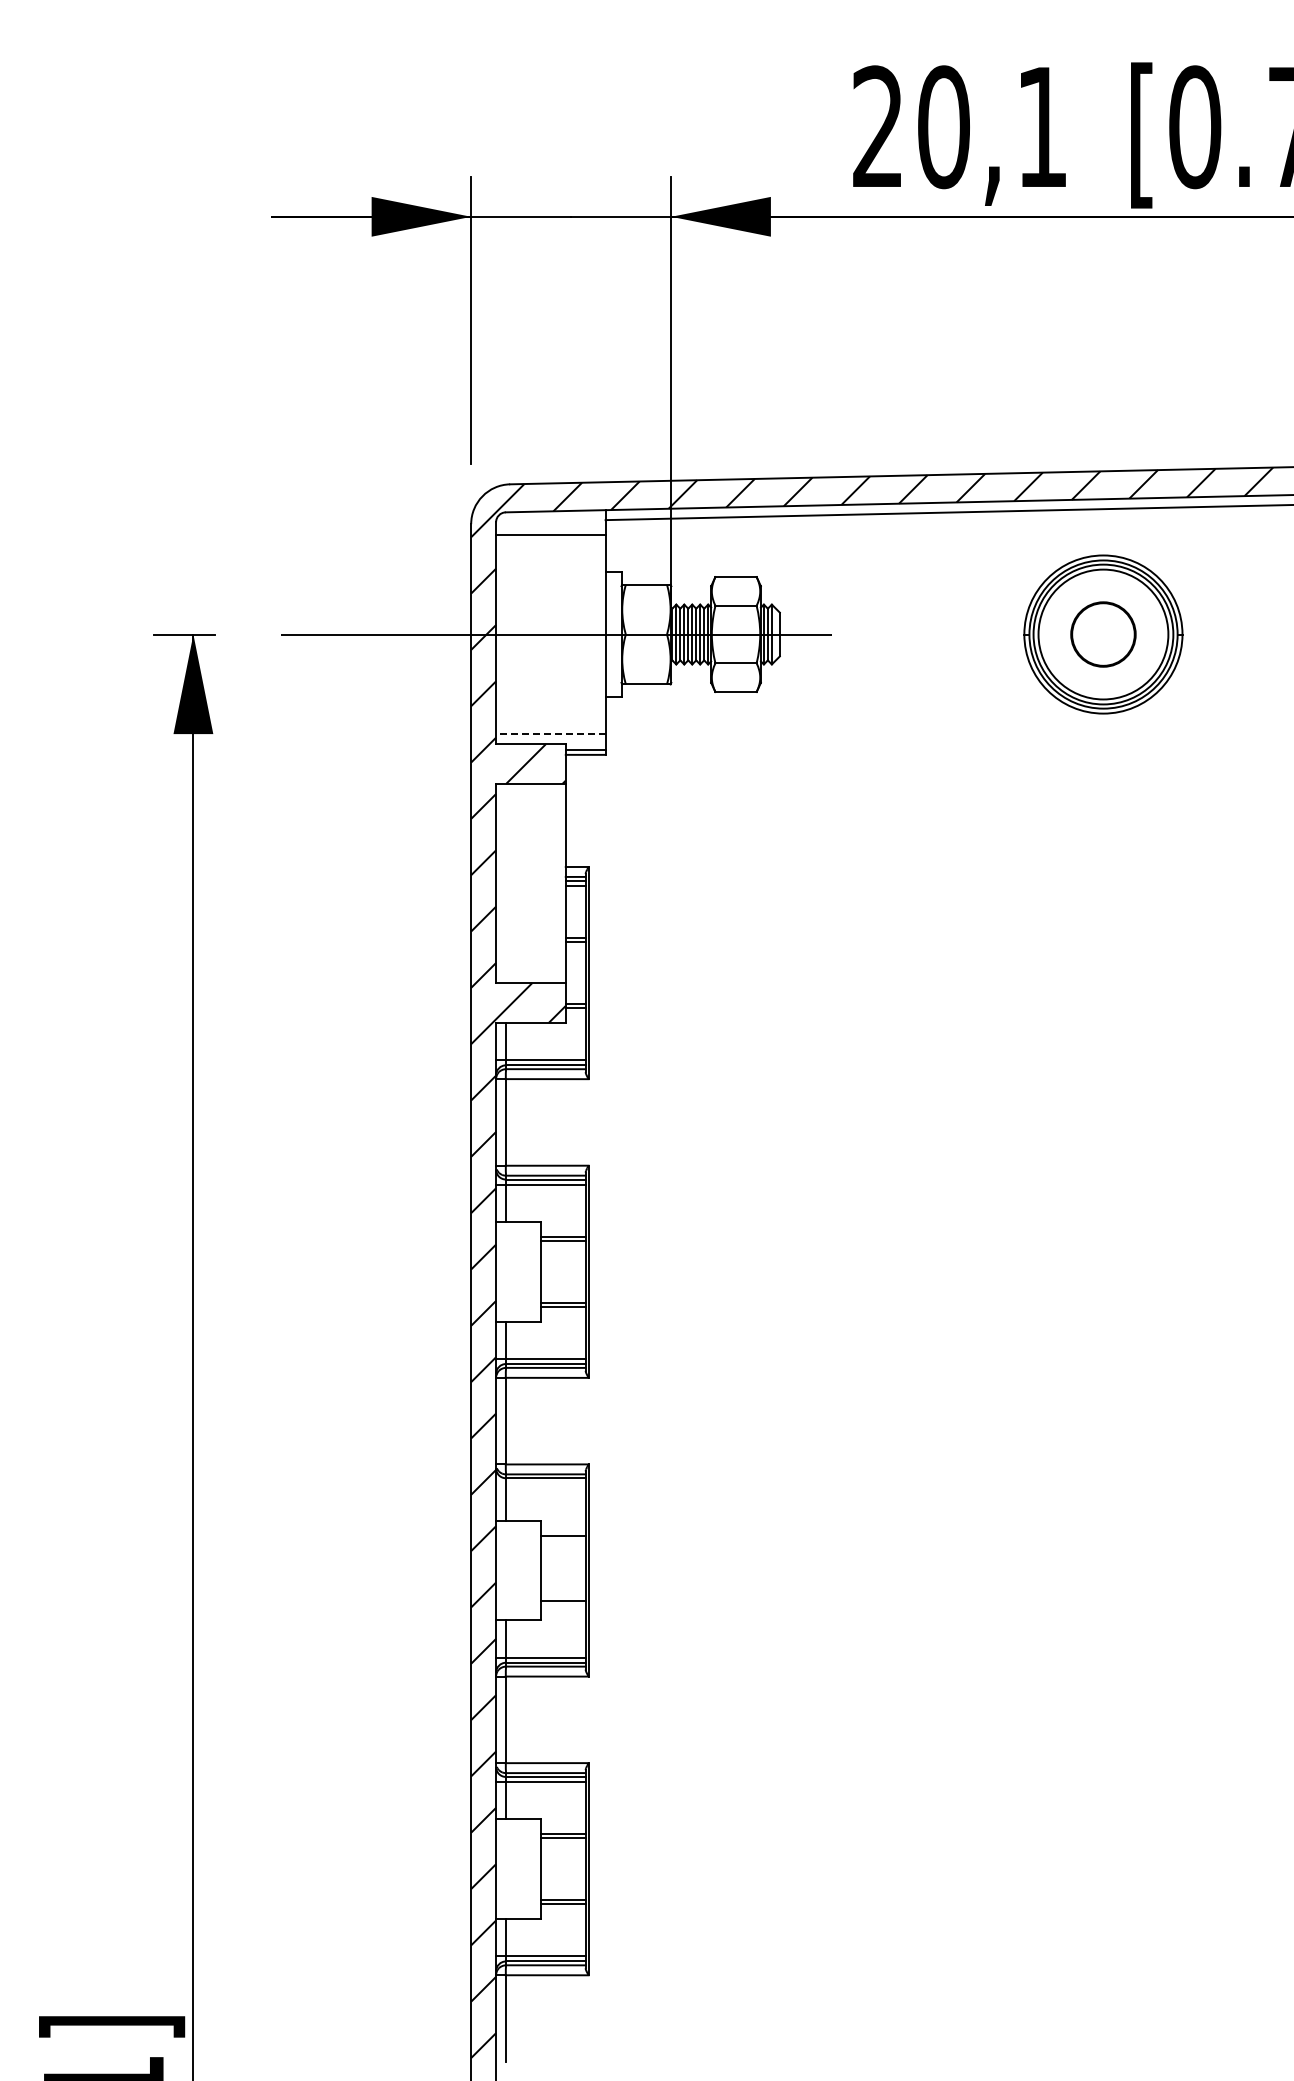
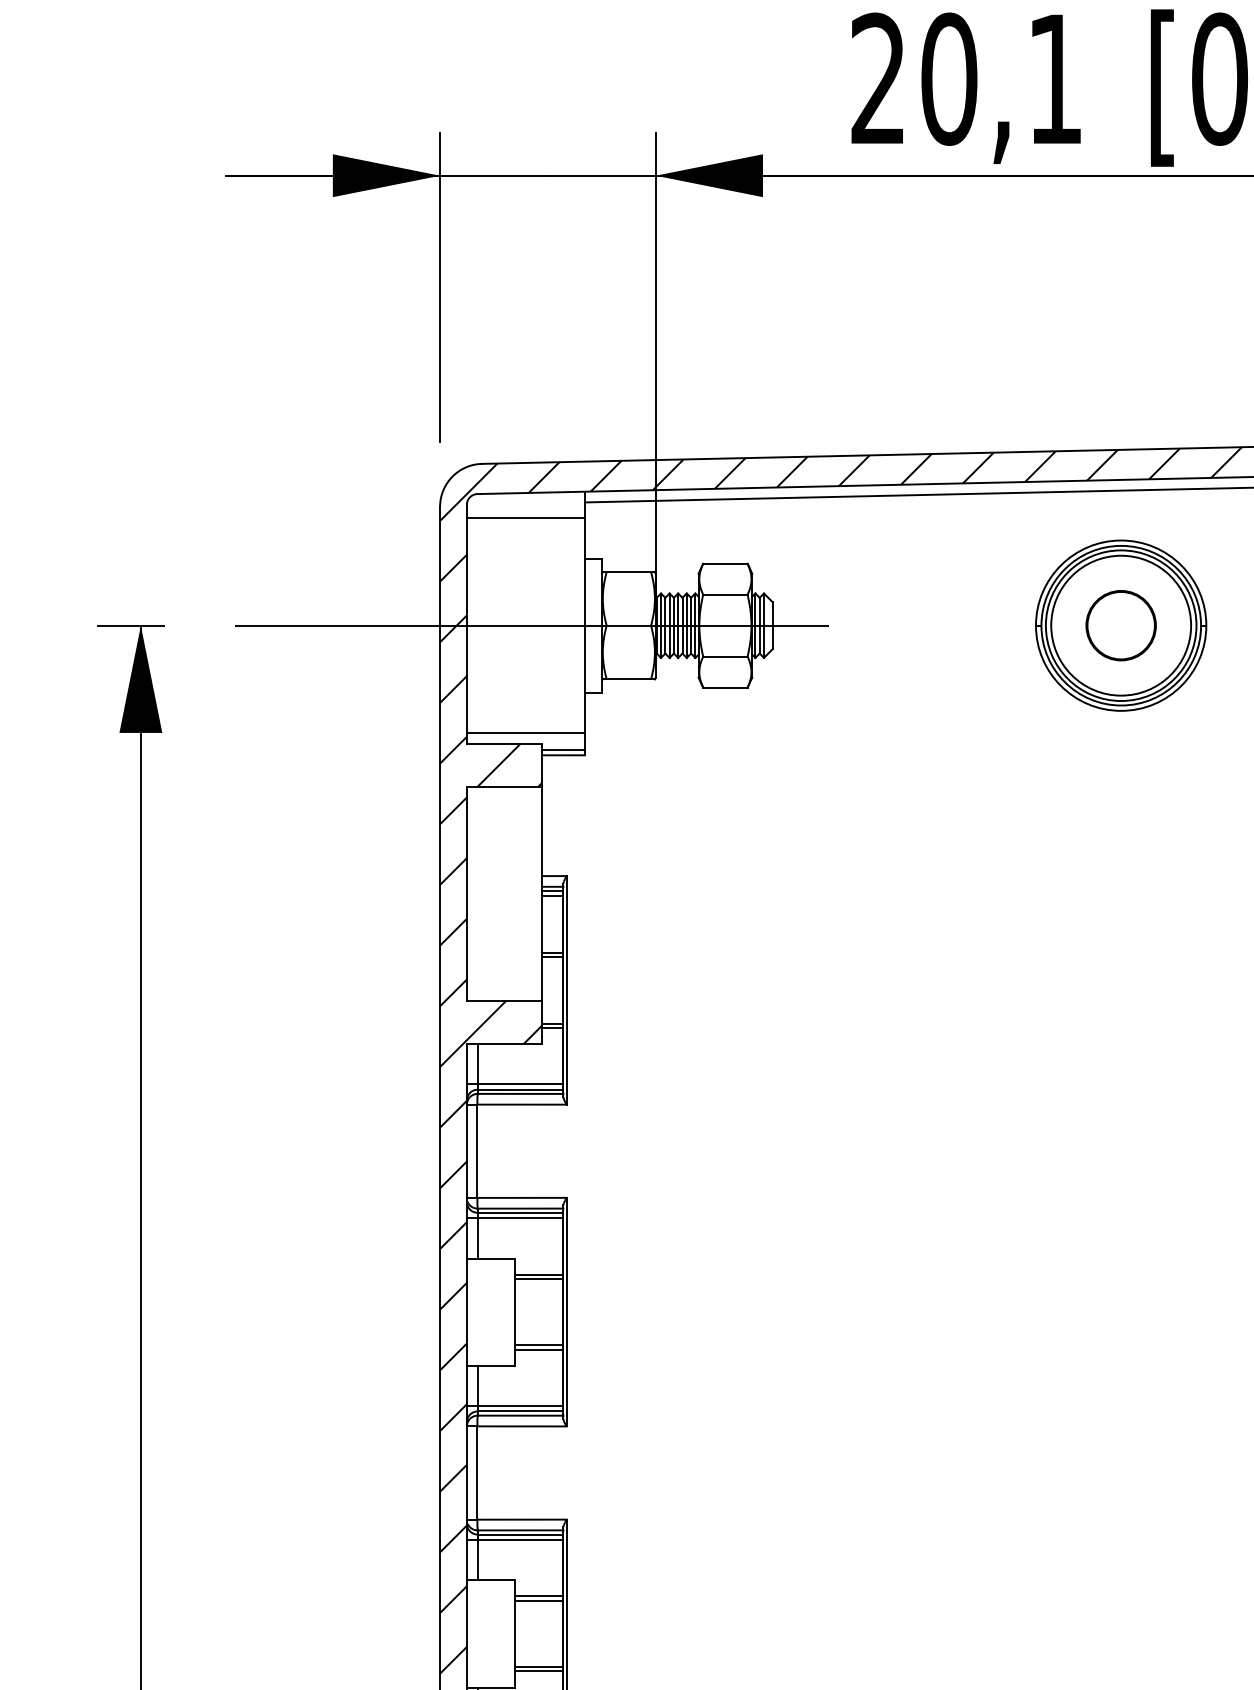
line: (550, 734) -> (525, 733), dashed -> solid
line: (540, 1483) -> (514, 1540), added
line: (562, 1539) -> (538, 1600), added
line: (562, 1605) -> (538, 1671), added

